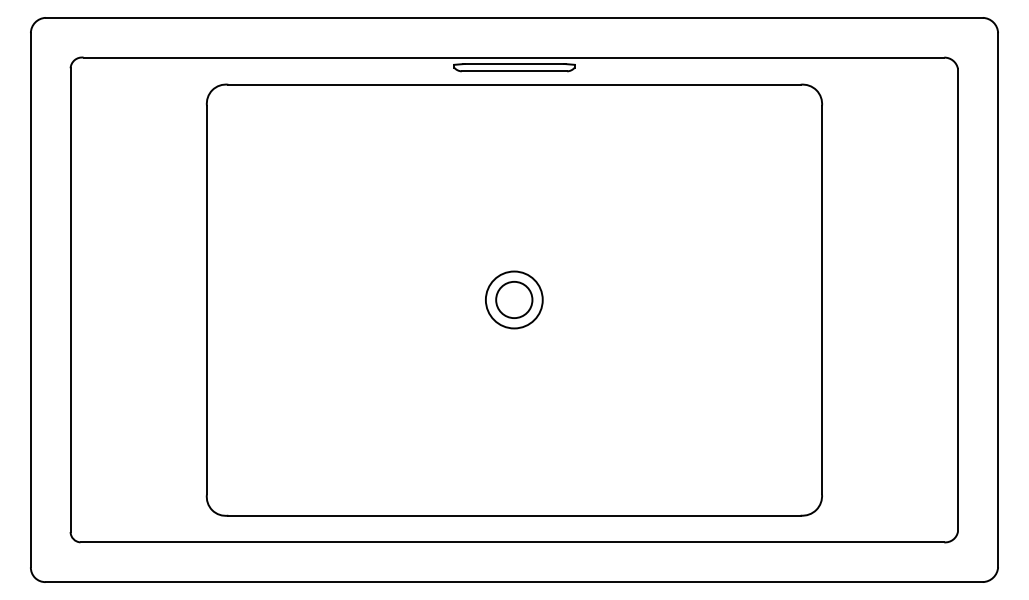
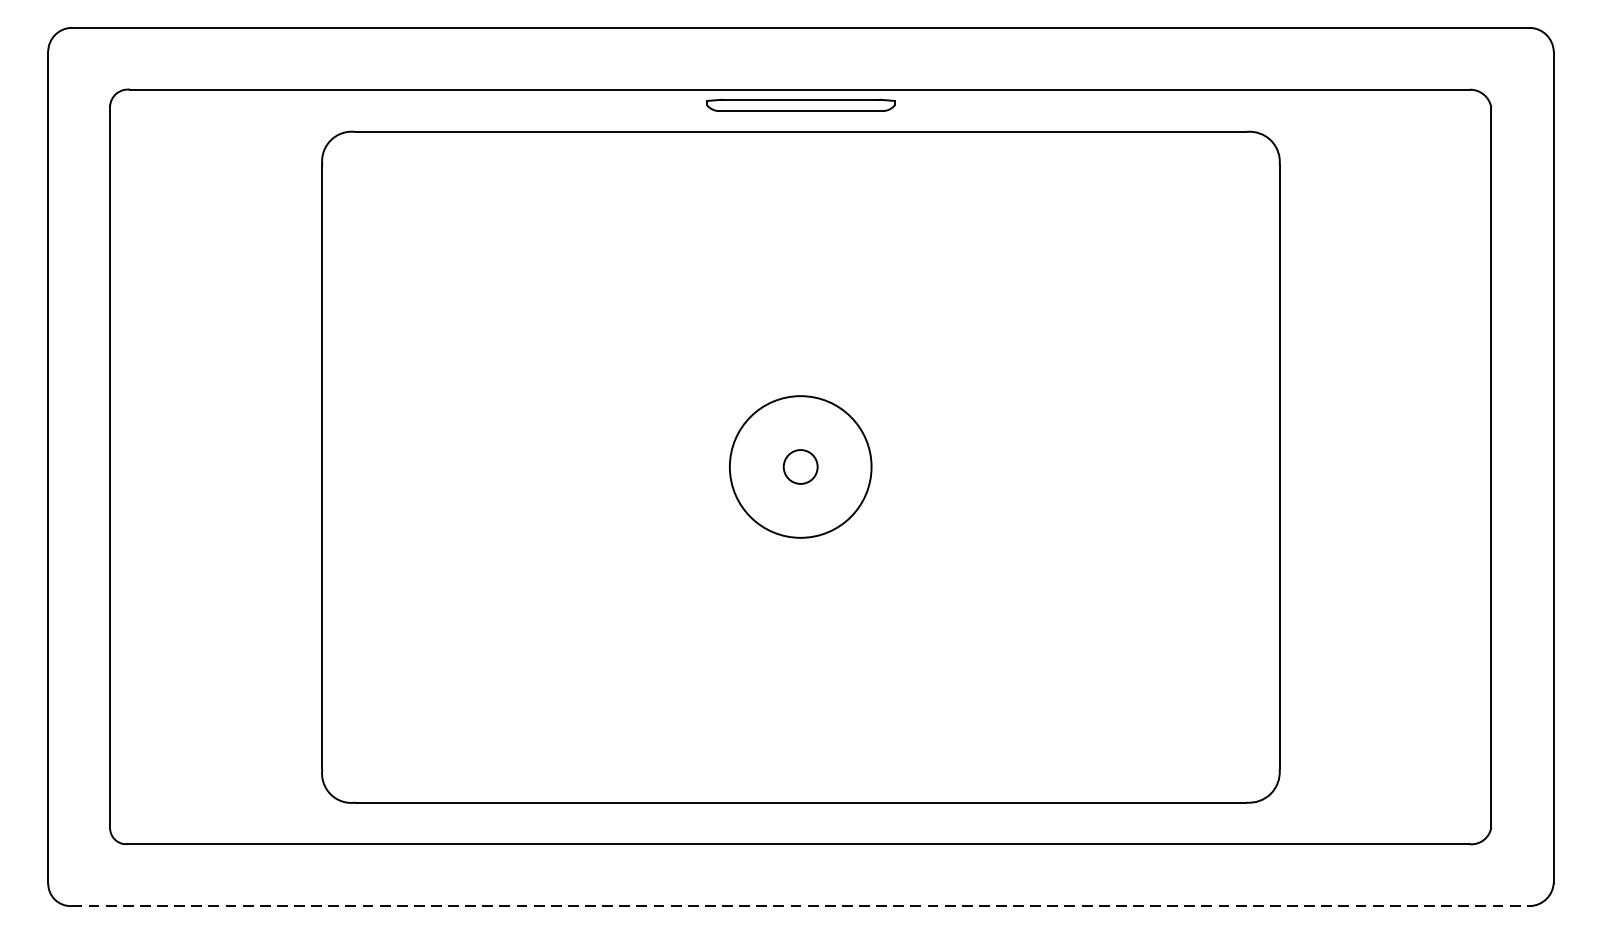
circle: (513, 299) -> (799, 466), size x1.6
circle: (514, 299) -> (801, 466), size x0.6
line: (514, 582) -> (801, 906), solid -> dashed

